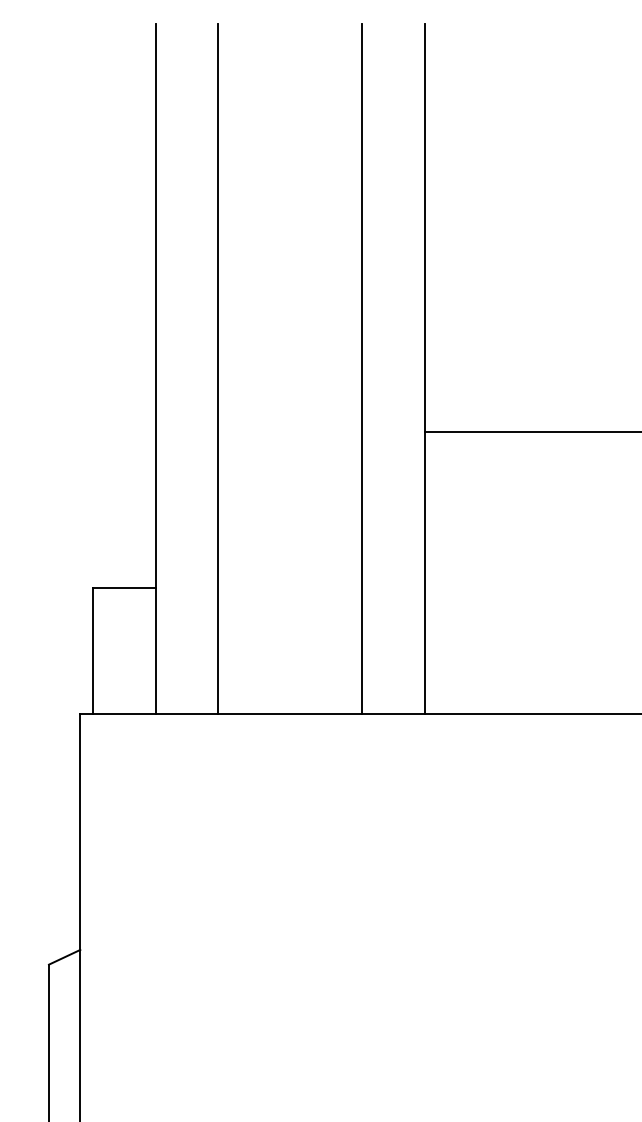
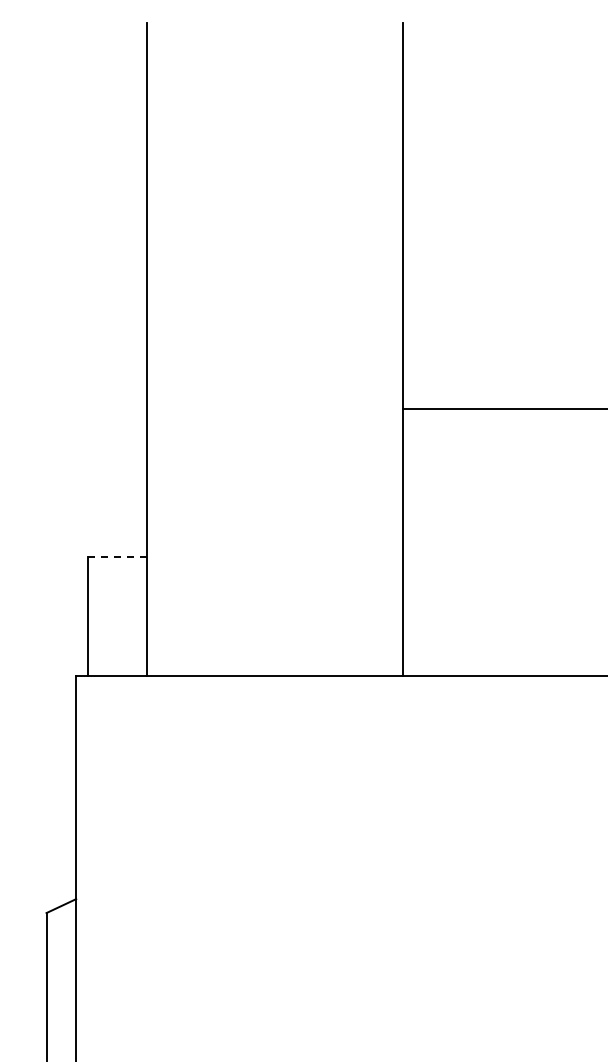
line: (217, 368) -> (206, 348), removed
line: (362, 368) -> (343, 348), removed
line: (123, 587) -> (117, 556), solid -> dashed

